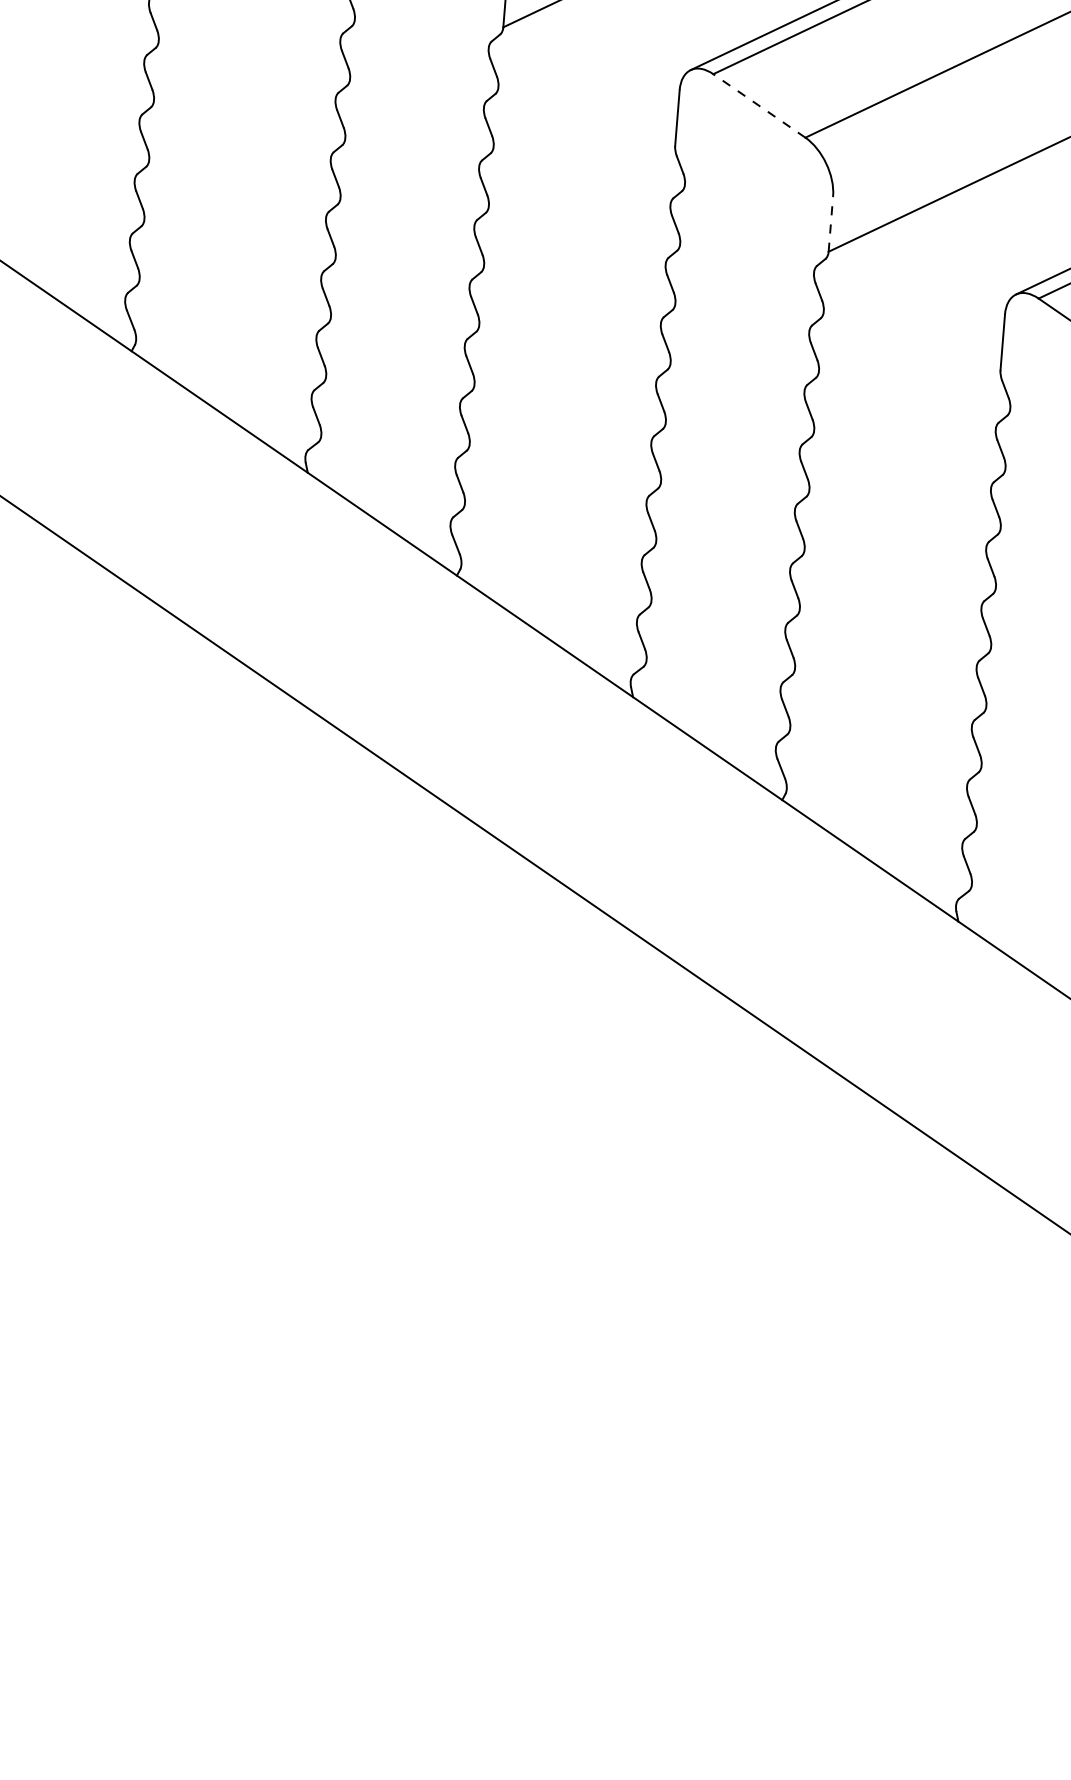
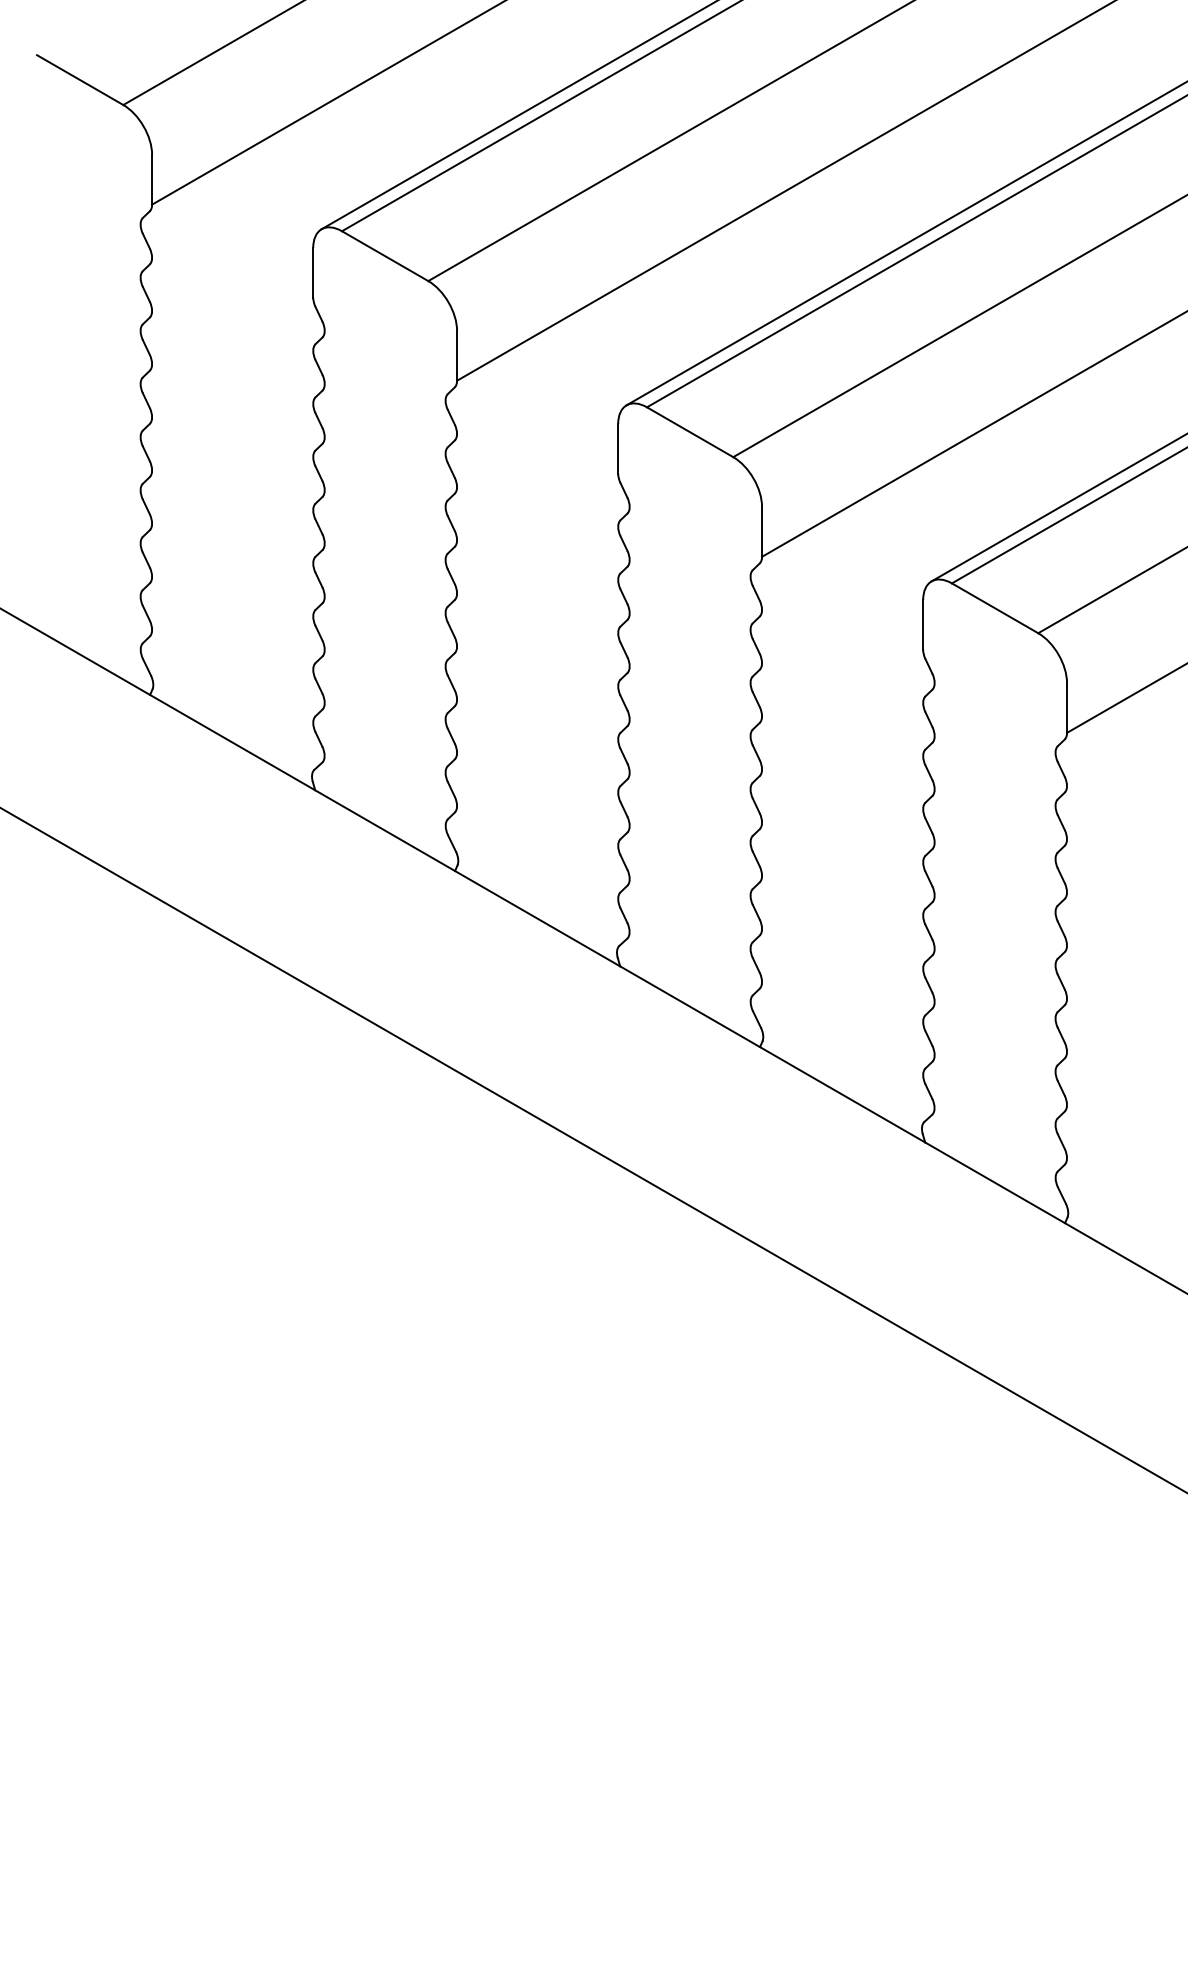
line: (759, 106) -> (690, 432), dashed -> solid
line: (831, 223) -> (762, 531), dashed -> solid

